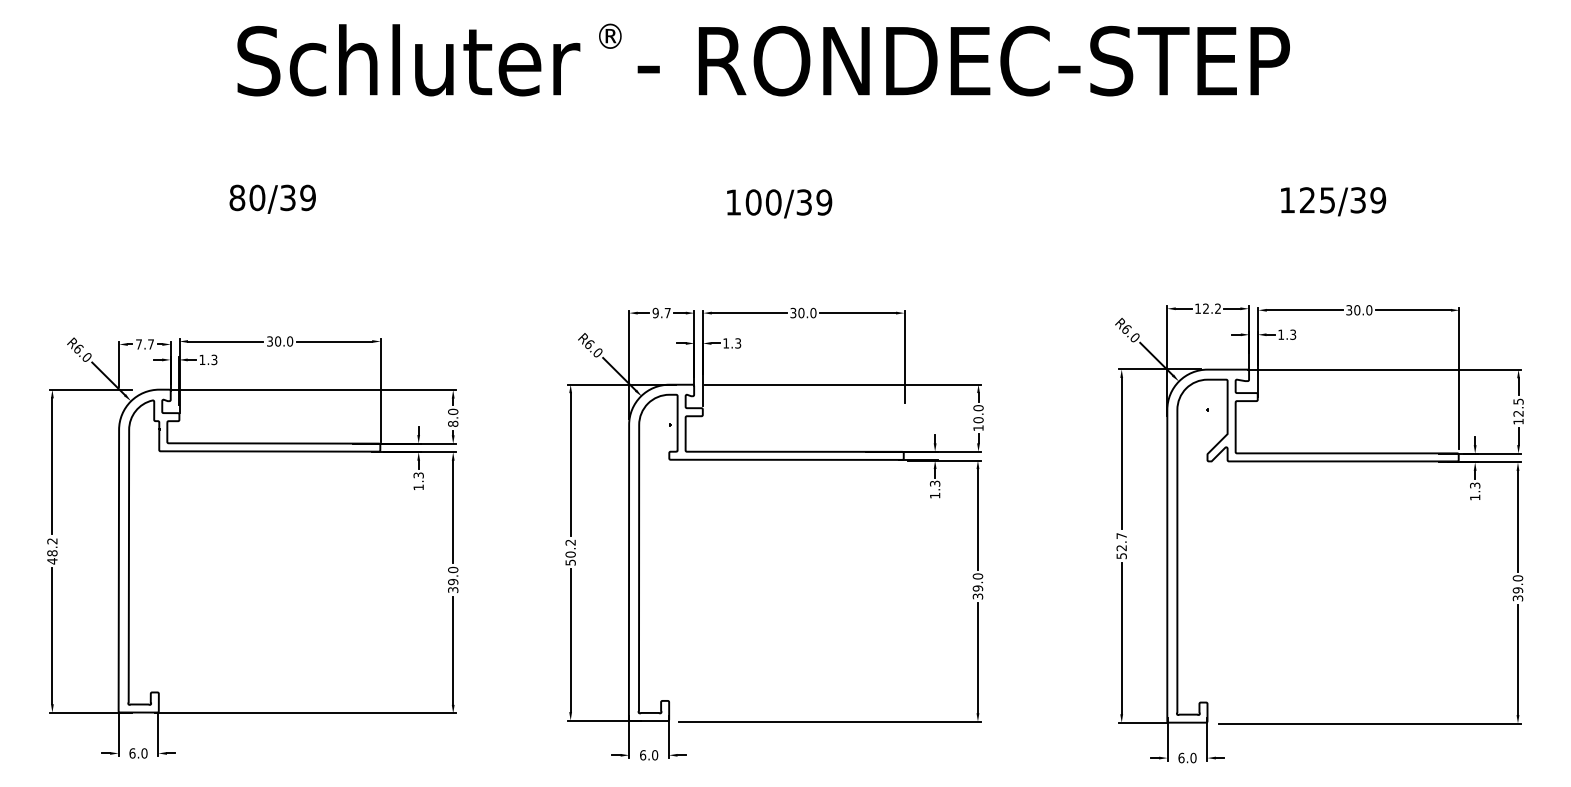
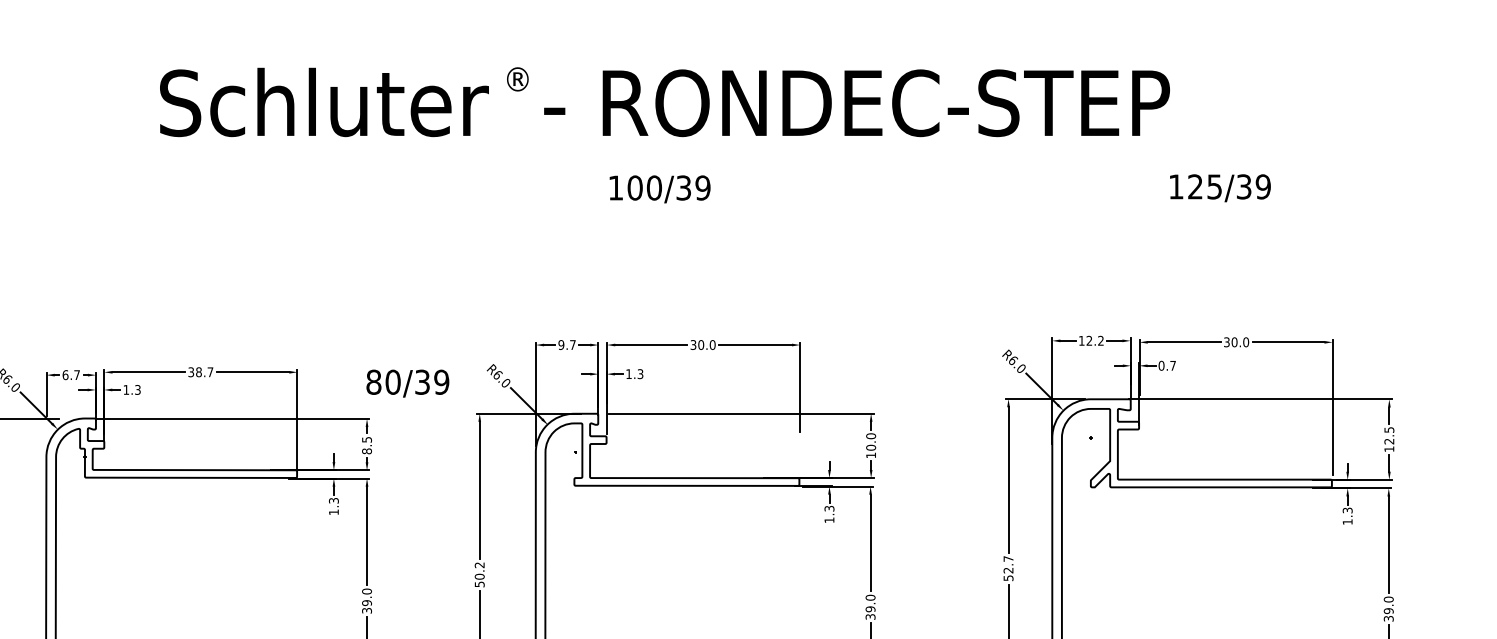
text: (272, 198) -> (407, 382), moved
text: (1333, 201) -> (1220, 188), moved
text: (779, 203) -> (659, 188), moved
text: (1287, 334) -> (1167, 365), 1.3 -> 0.7
text: (284, 341) -> (205, 372), 30.0 -> 38.7
text: (139, 344) -> (66, 375), 7.7 -> 6.7
text: (453, 411) -> (367, 439), 8.0 -> 8.5

